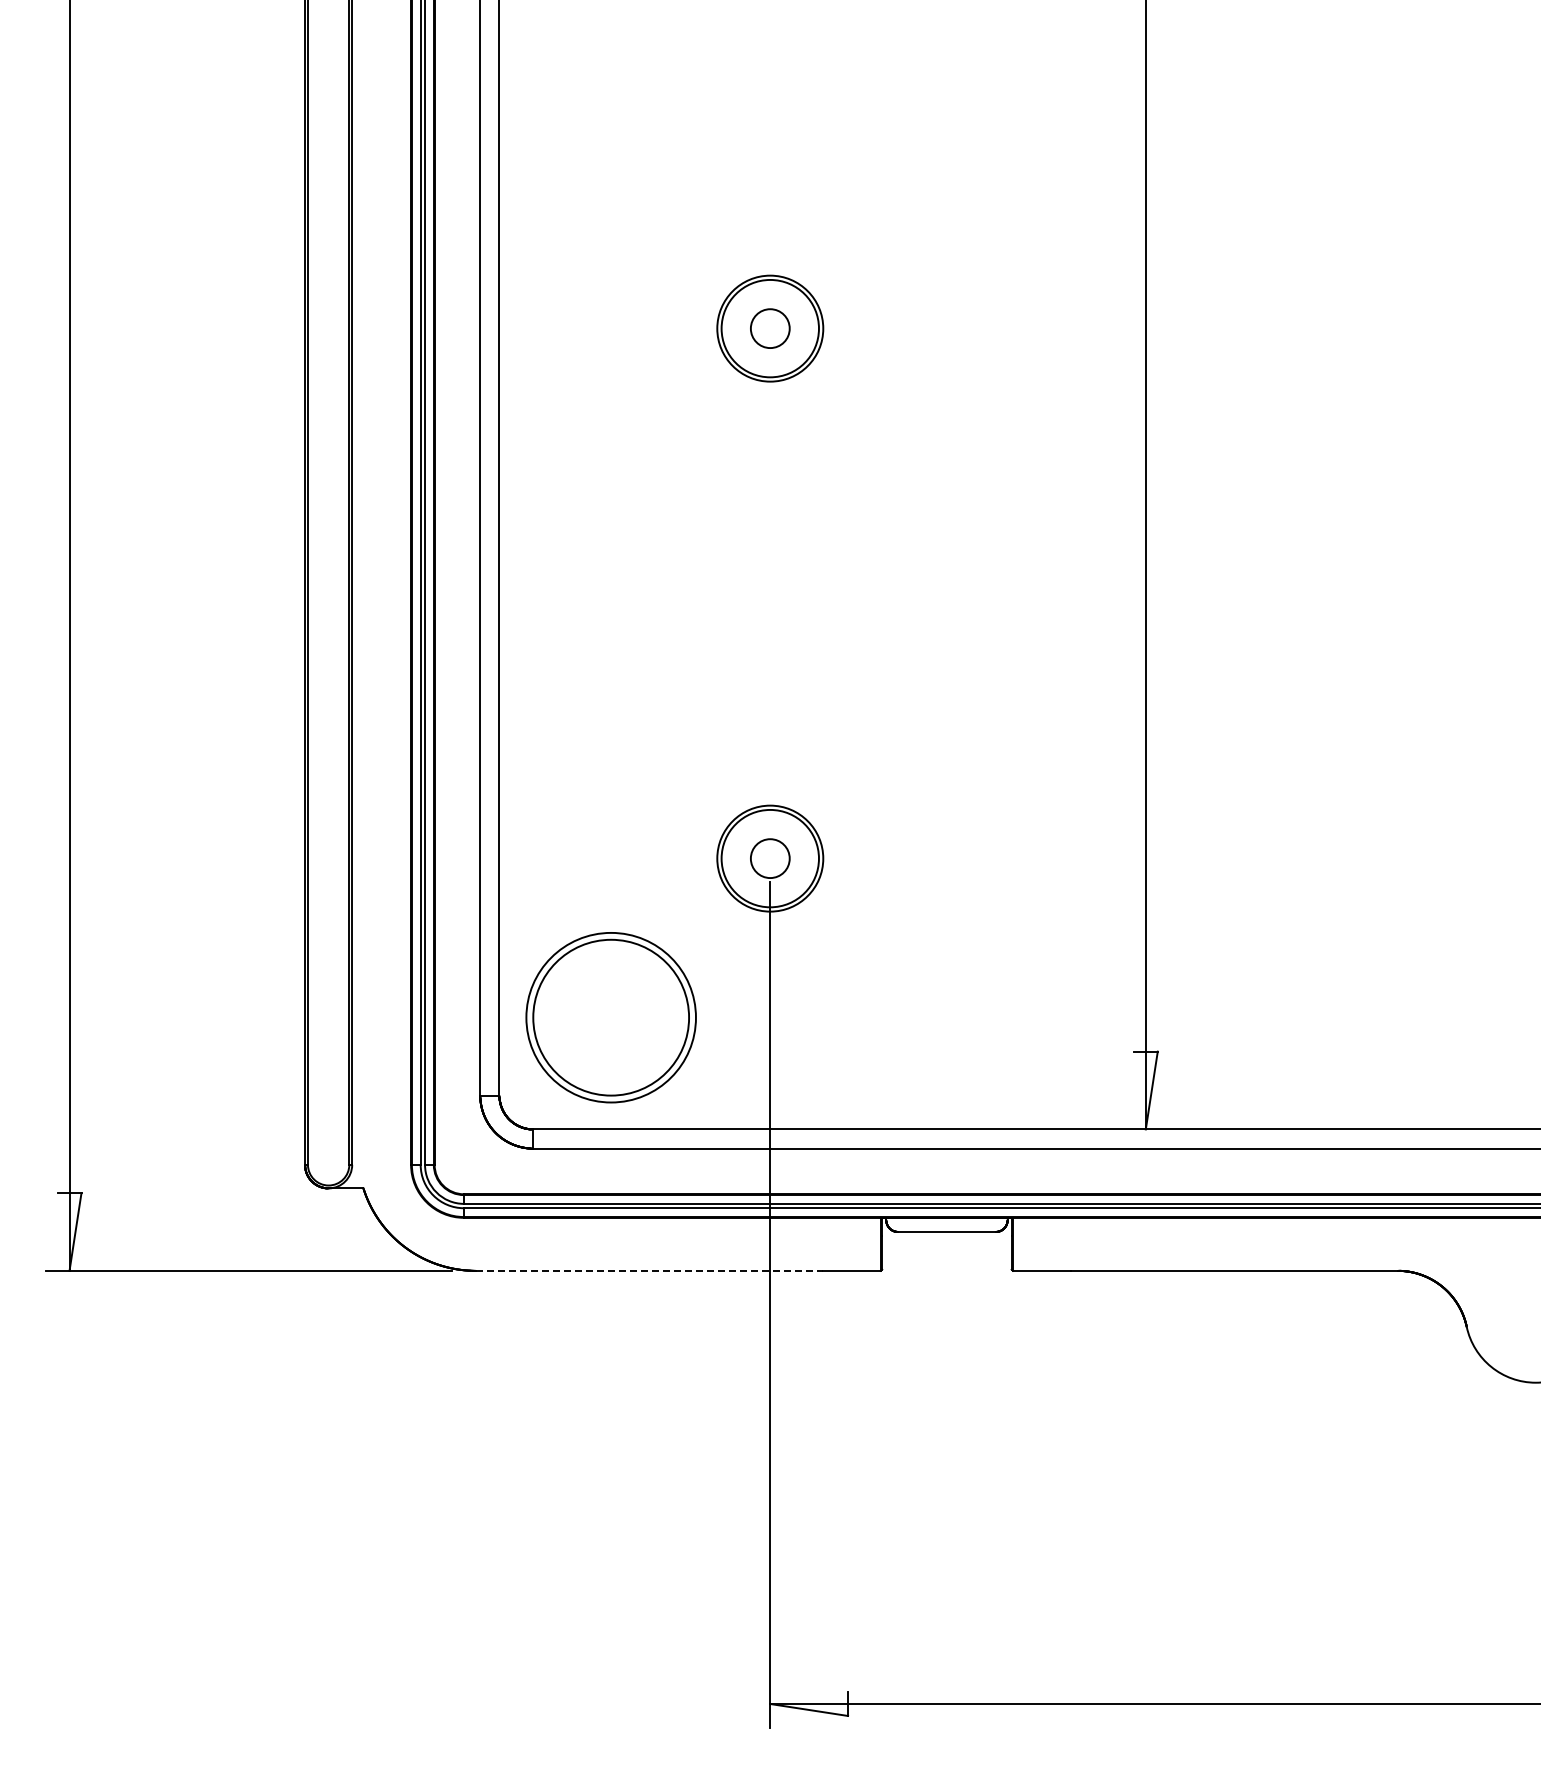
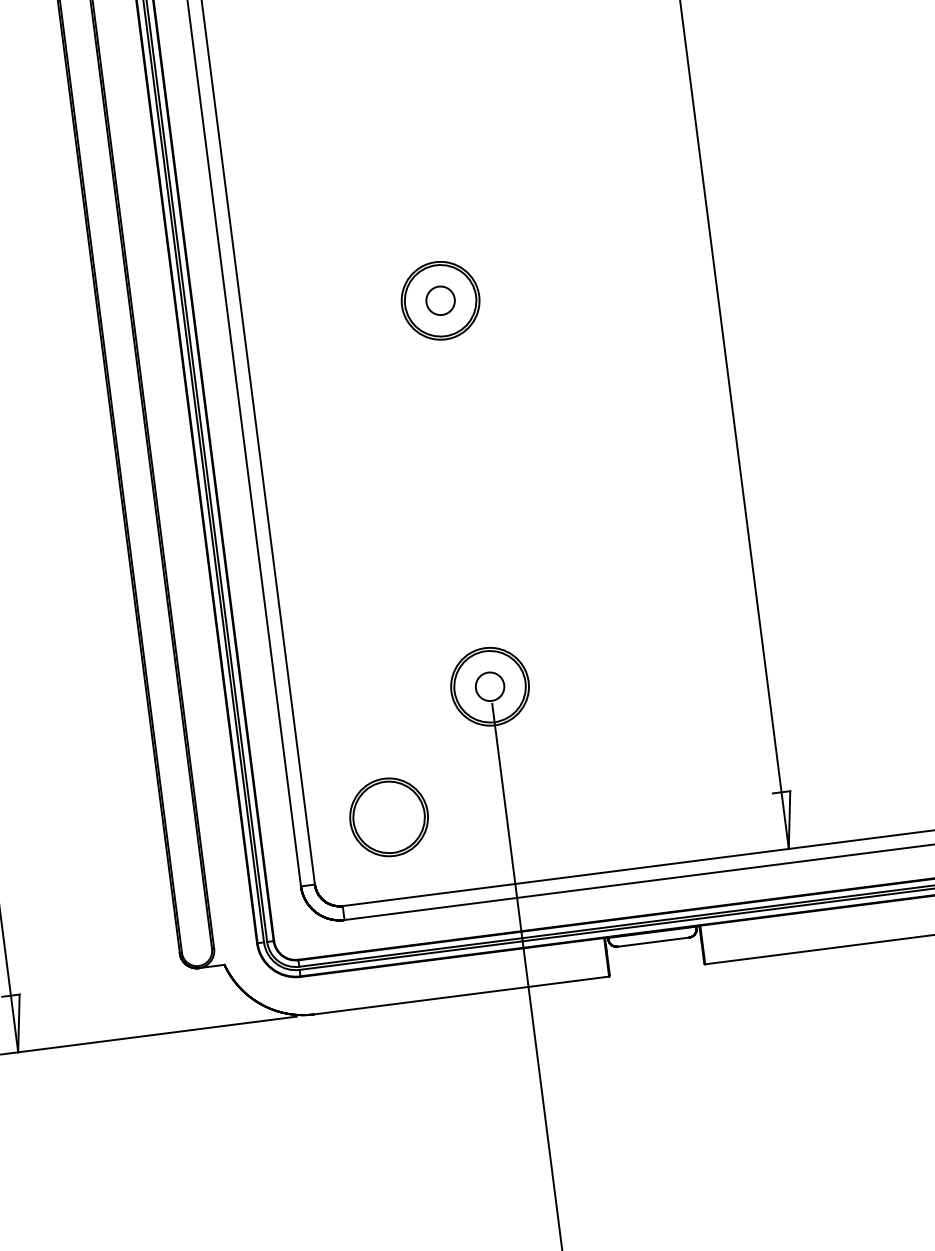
part: (611, 1017) -> (389, 817), size x0.62
line: (649, 1270) -> (440, 997), dashed -> solid

